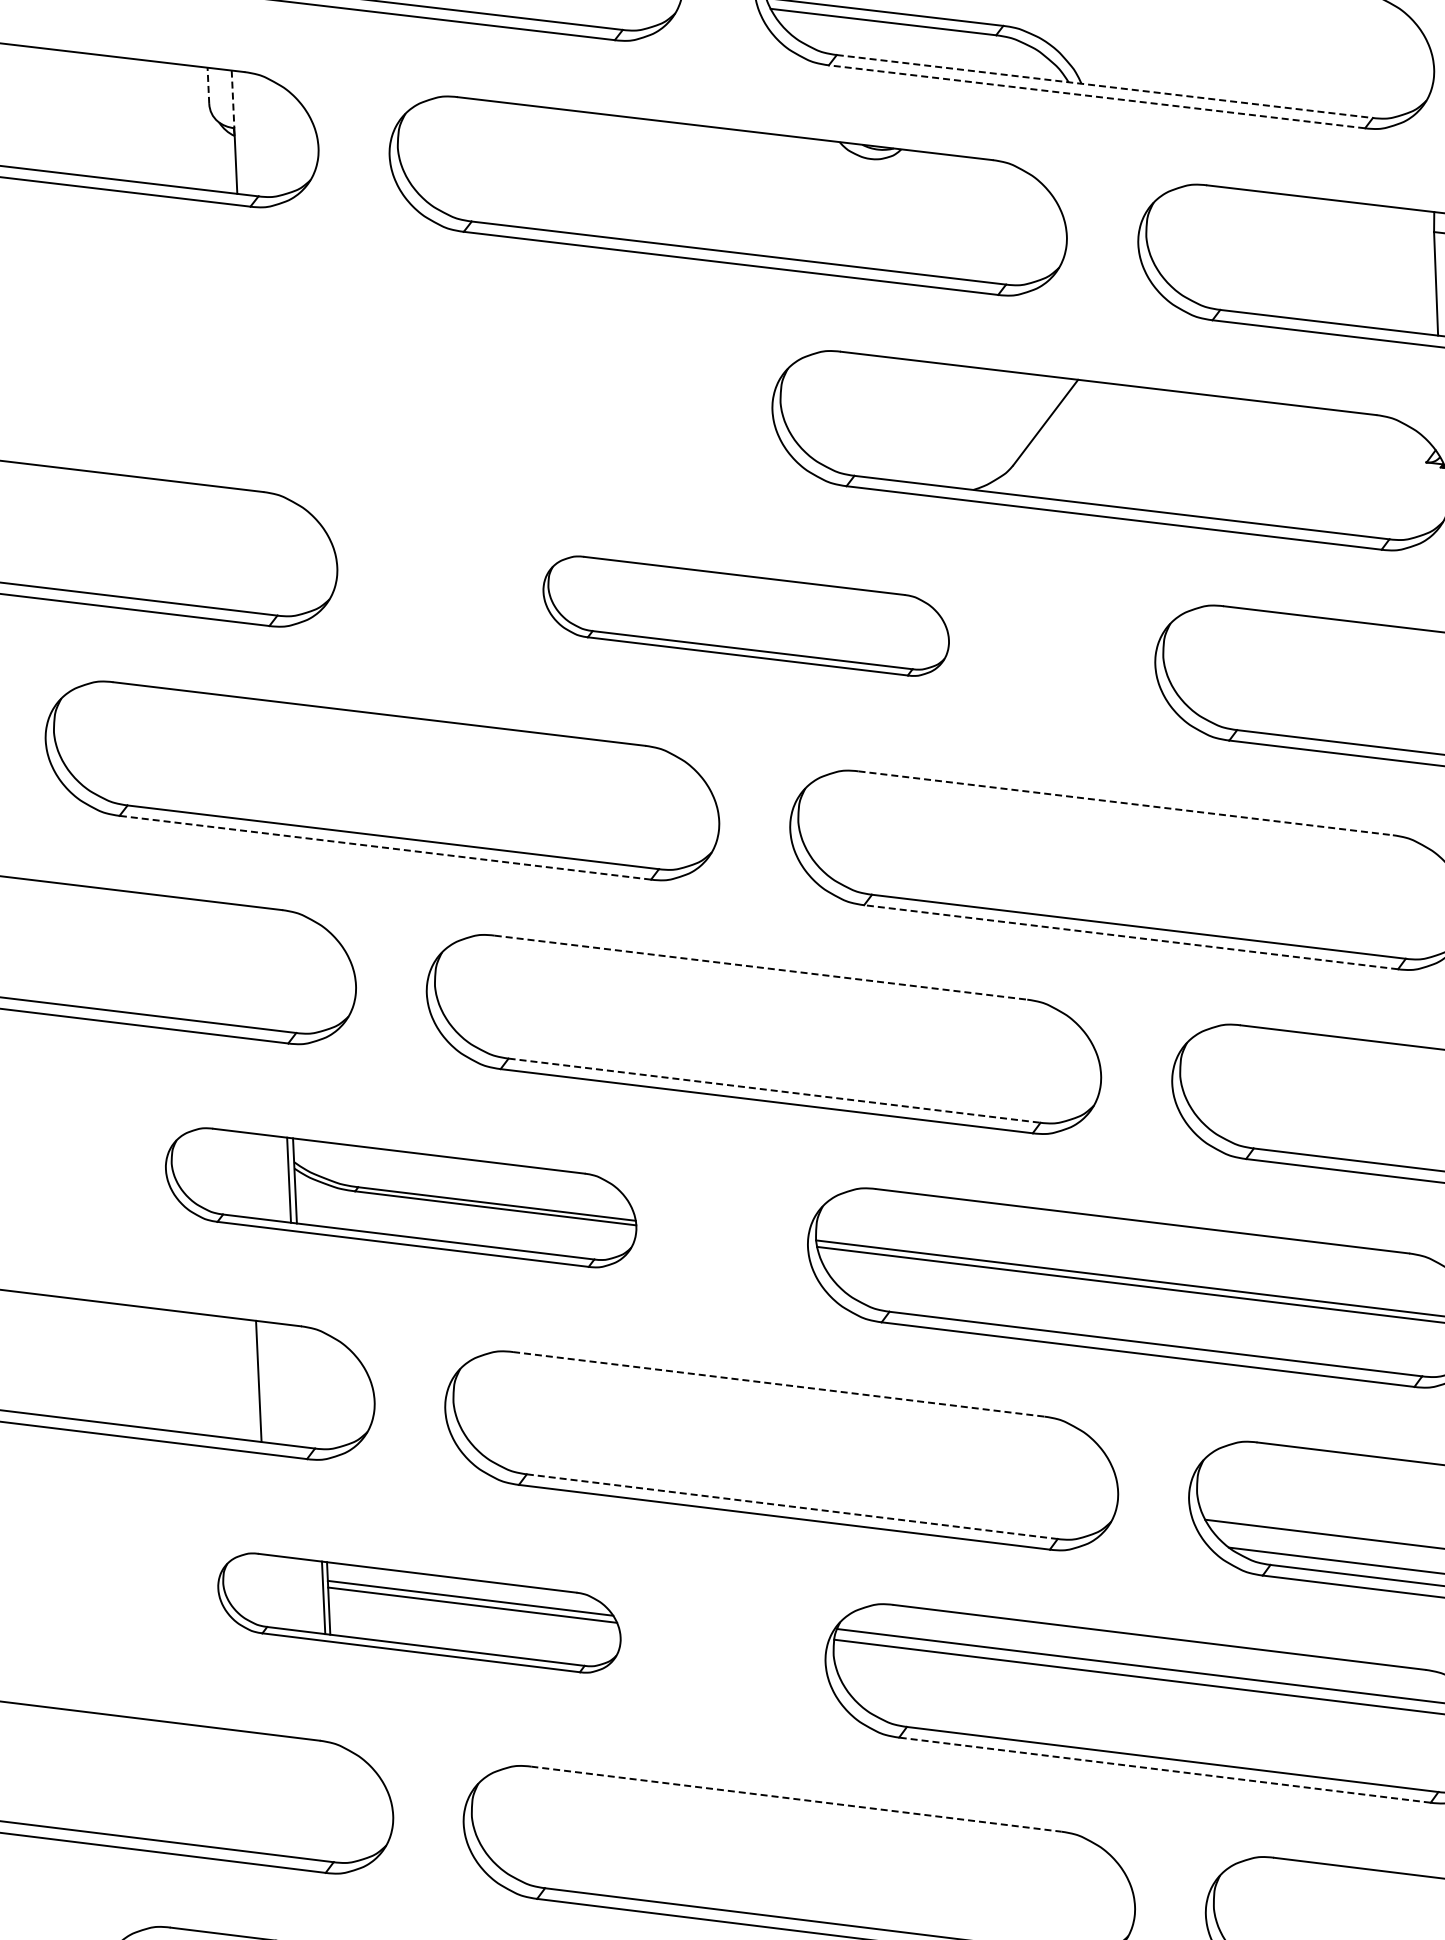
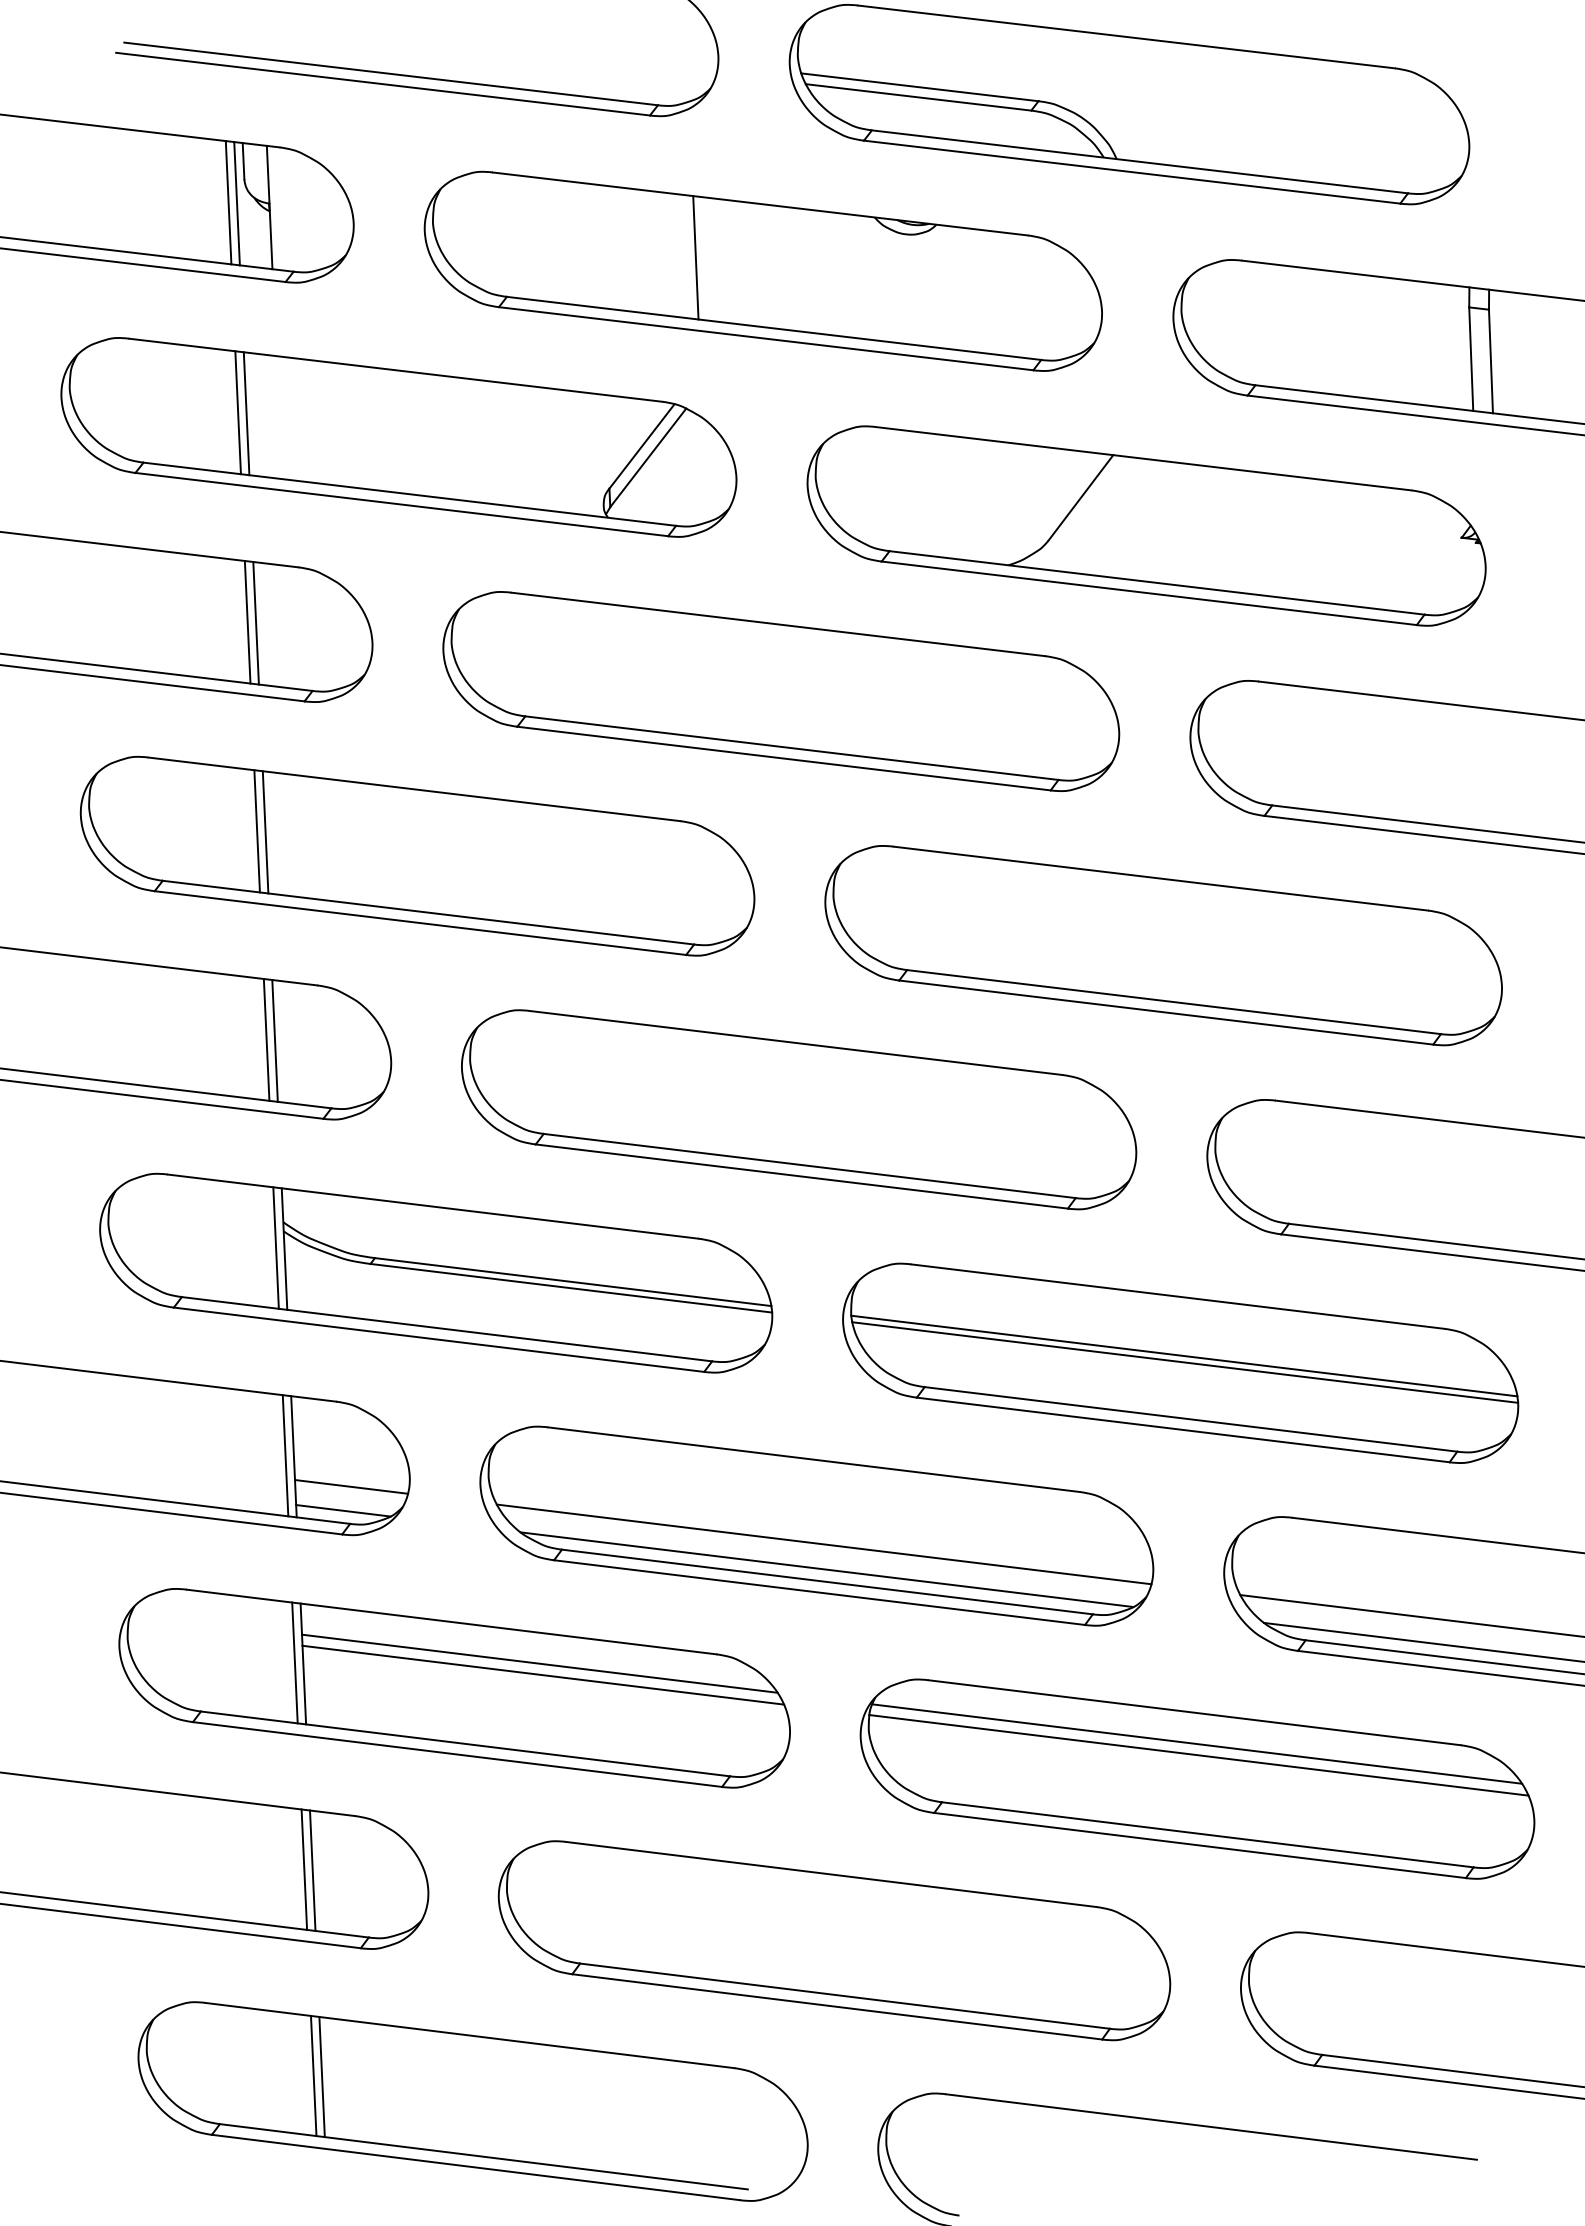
line: (208, 85) -> (243, 160), dashed -> solid
line: (1104, 86) -> (1139, 161), dashed -> solid
line: (1097, 97) -> (1132, 172), dashed -> solid
line: (233, 99) -> (268, 174), dashed -> solid
line: (193, 127) -> (228, 202), added
line: (201, 128) -> (236, 203), added
line: (660, 182) -> (695, 257), added
part: (363, 362) -> (398, 437), added
line: (212, 546) -> (247, 621), added
line: (220, 547) -> (255, 622), added
part: (746, 616) -> (781, 691), size x1.67
line: (221, 756) -> (256, 831), added
line: (230, 757) -> (265, 832), added
line: (1126, 803) -> (1161, 878), dashed -> solid
line: (385, 848) -> (420, 923), dashed -> solid
line: (1131, 937) -> (1166, 1012), dashed -> solid
line: (231, 964) -> (266, 1039), added
line: (239, 965) -> (274, 1040), added
line: (761, 968) -> (796, 1043), dashed -> solid
line: (774, 1091) -> (809, 1166), dashed -> solid
part: (401, 1197) -> (436, 1272), size x1.43
line: (250, 1380) -> (285, 1455), added
line: (778, 1384) -> (813, 1459), dashed -> solid
line: (316, 1411) -> (351, 1486), added
line: (308, 1435) -> (343, 1510), added
line: (788, 1469) -> (823, 1544), added
line: (791, 1494) -> (826, 1569), added
line: (792, 1507) -> (827, 1582), dashed -> solid
part: (419, 1613) -> (454, 1688), size x1.67
line: (1165, 1770) -> (1200, 1845), dashed -> solid
line: (269, 1794) -> (304, 1869), added
line: (277, 1795) -> (312, 1870), added
line: (797, 1799) -> (832, 1874), dashed -> solid

